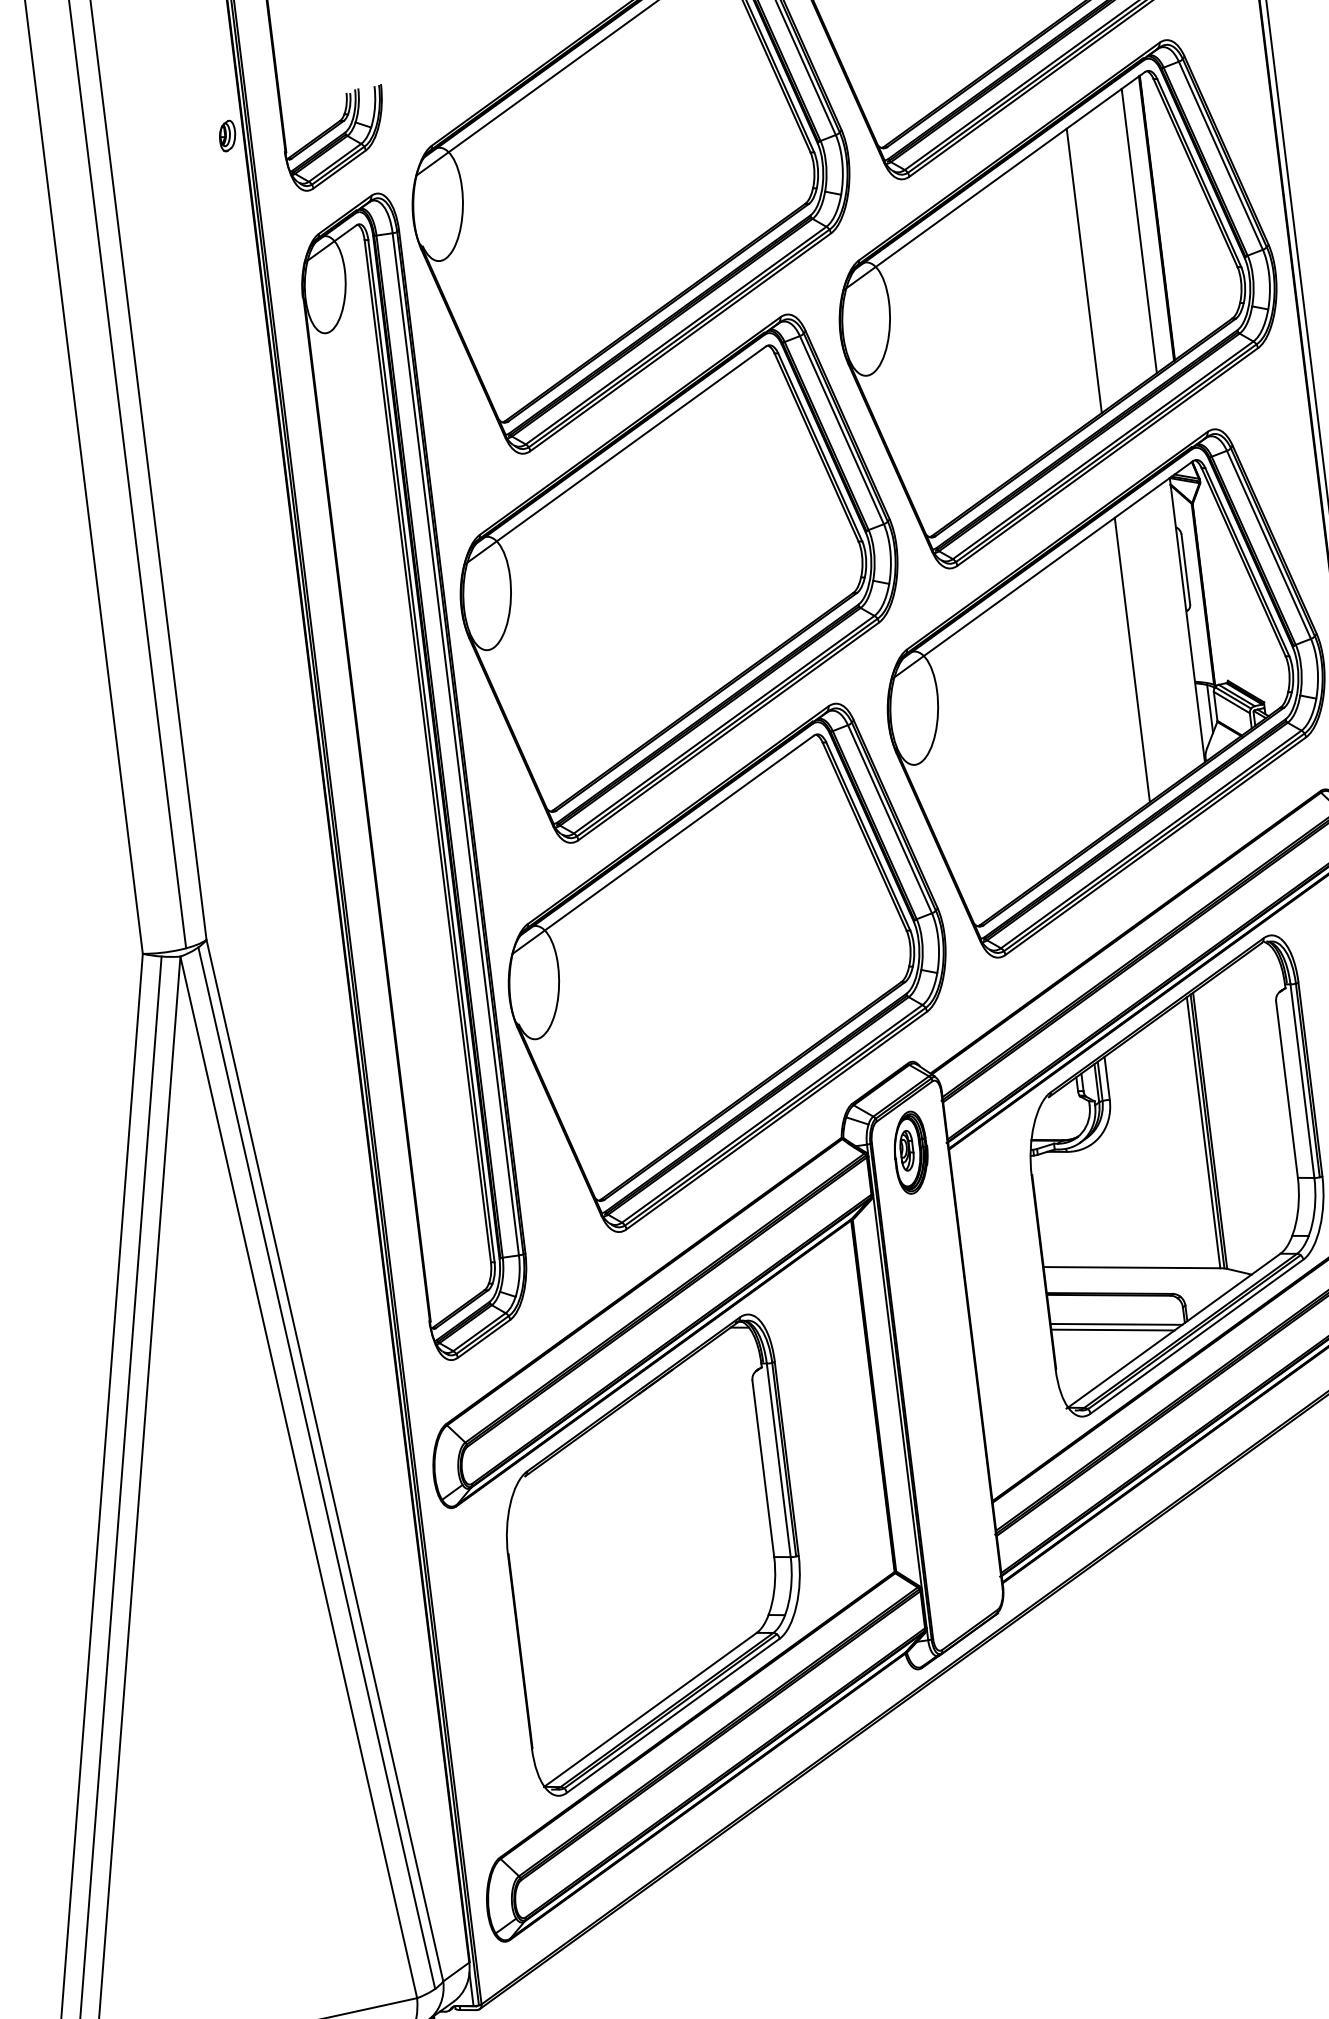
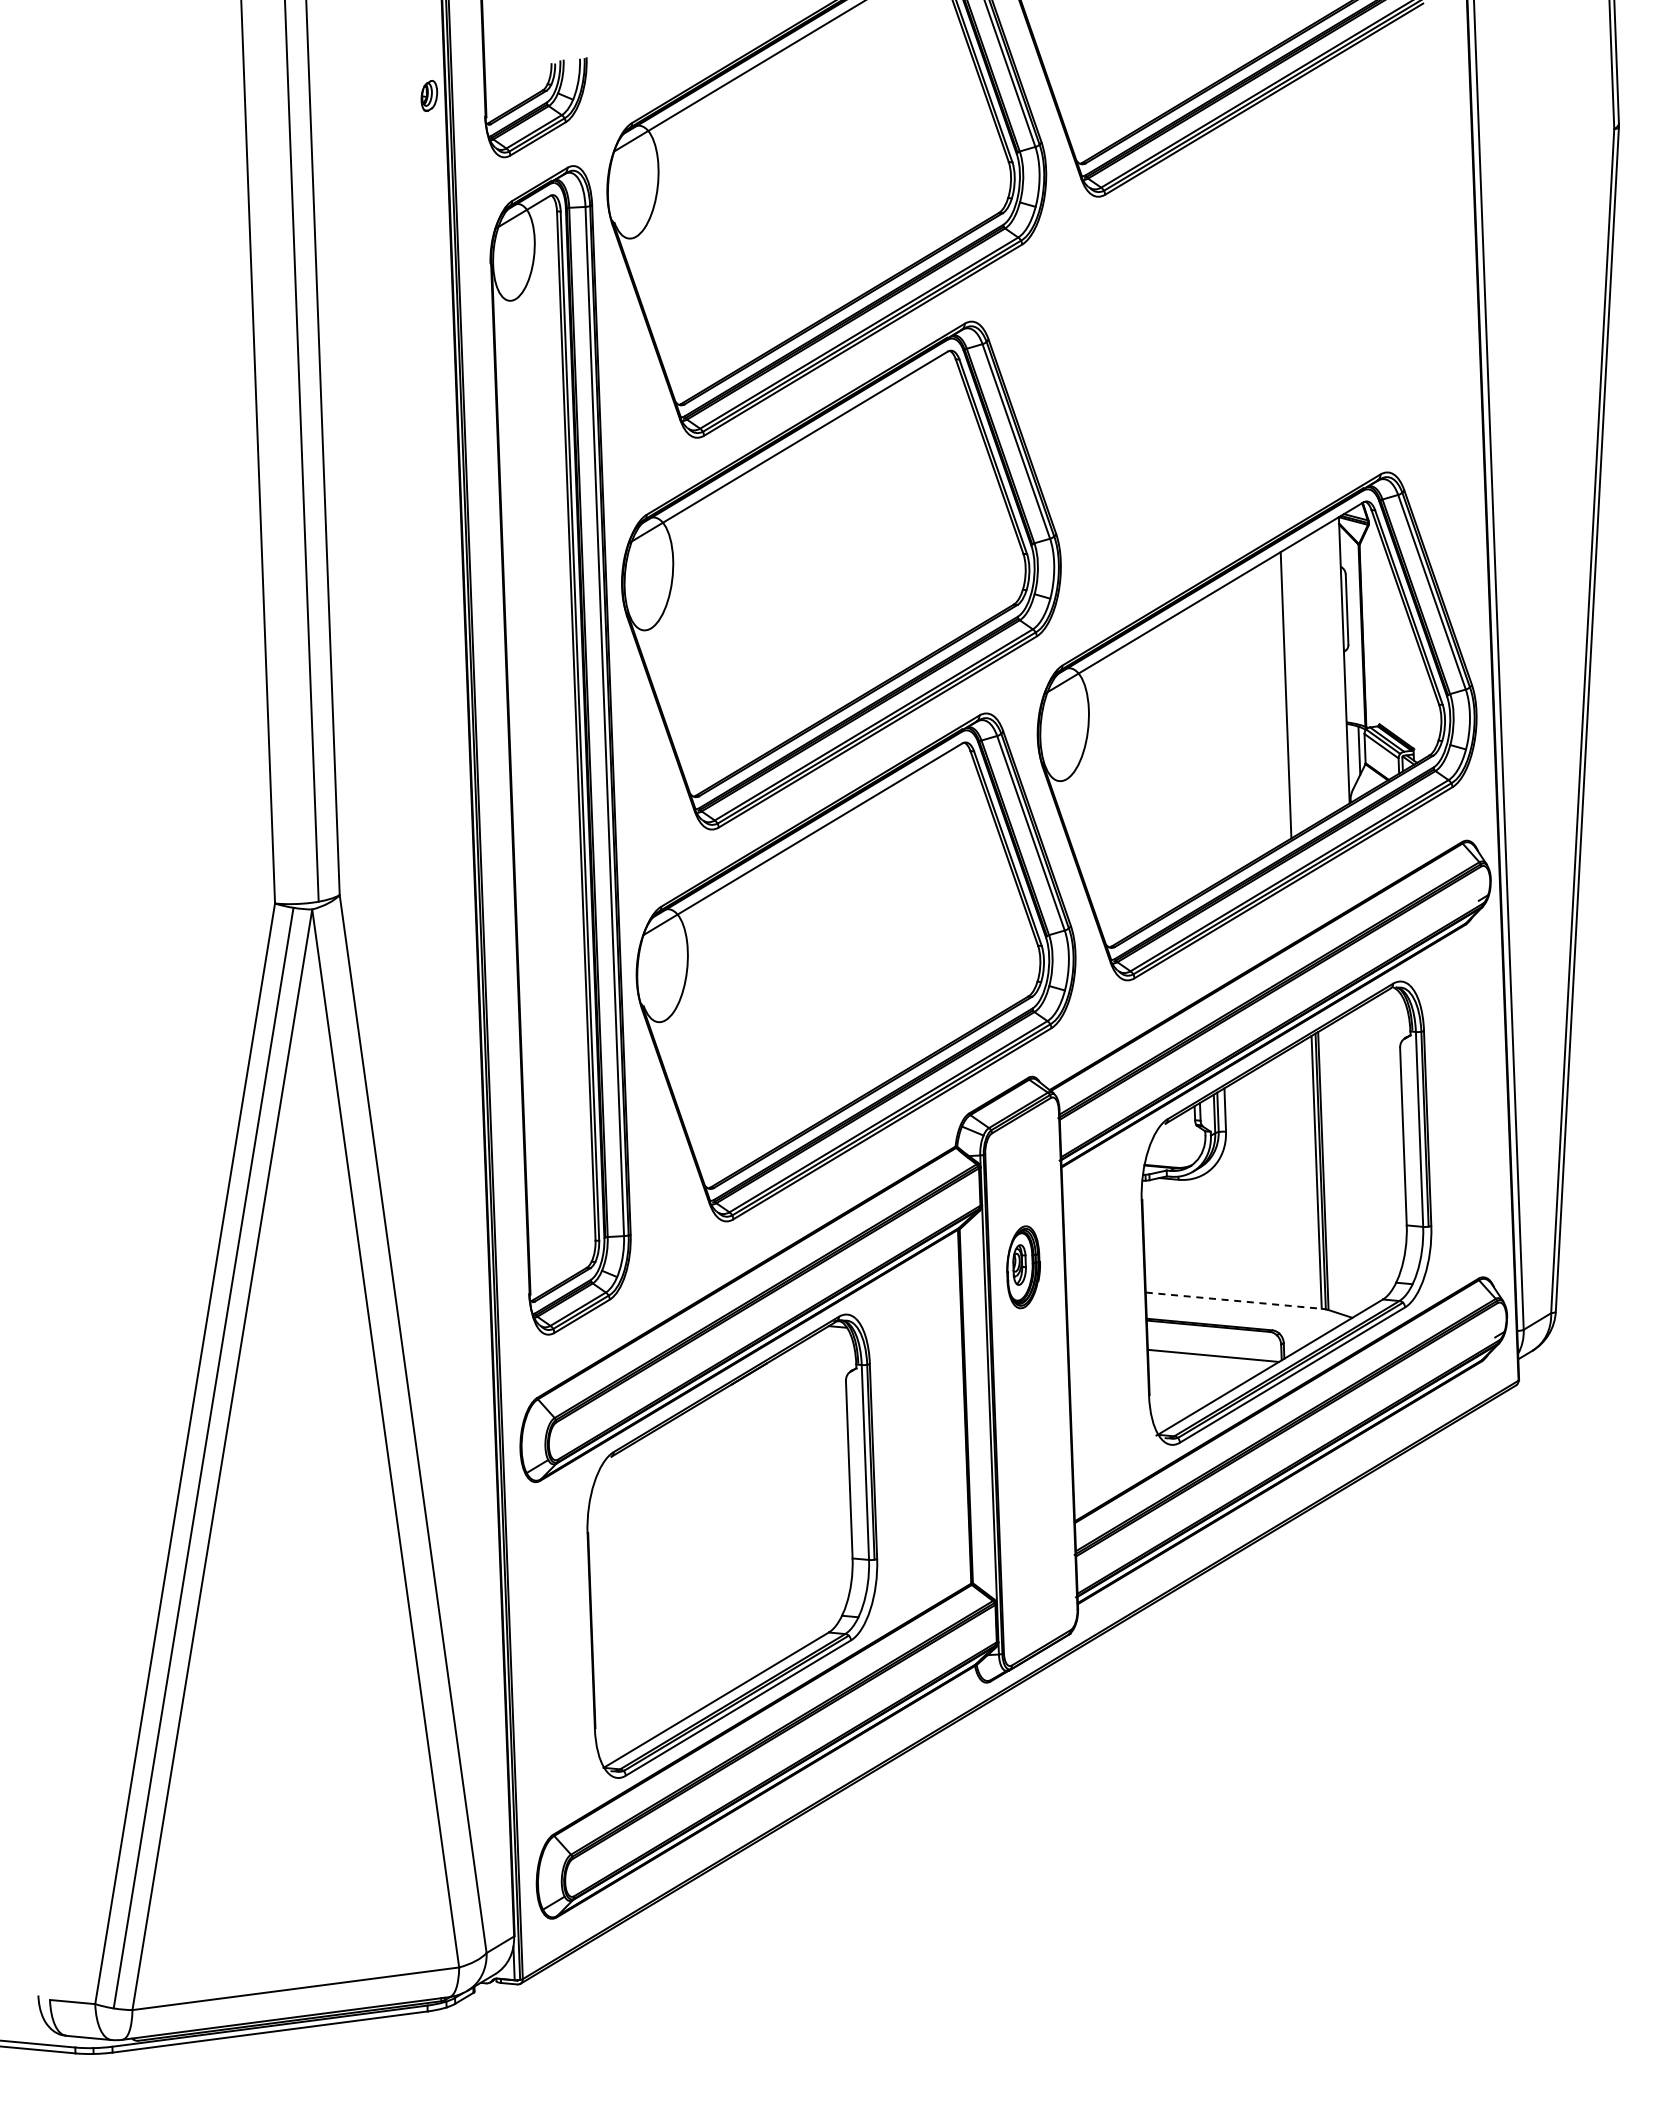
part: (1058, 304) -> (1242, 334), removed
part: (911, 1152) -> (1023, 1267), moved
line: (1132, 1267) -> (1234, 1300), solid -> dashed
line: (1112, 1329) -> (1209, 1360), removed
line: (315, 1467) -> (403, 1430), removed

